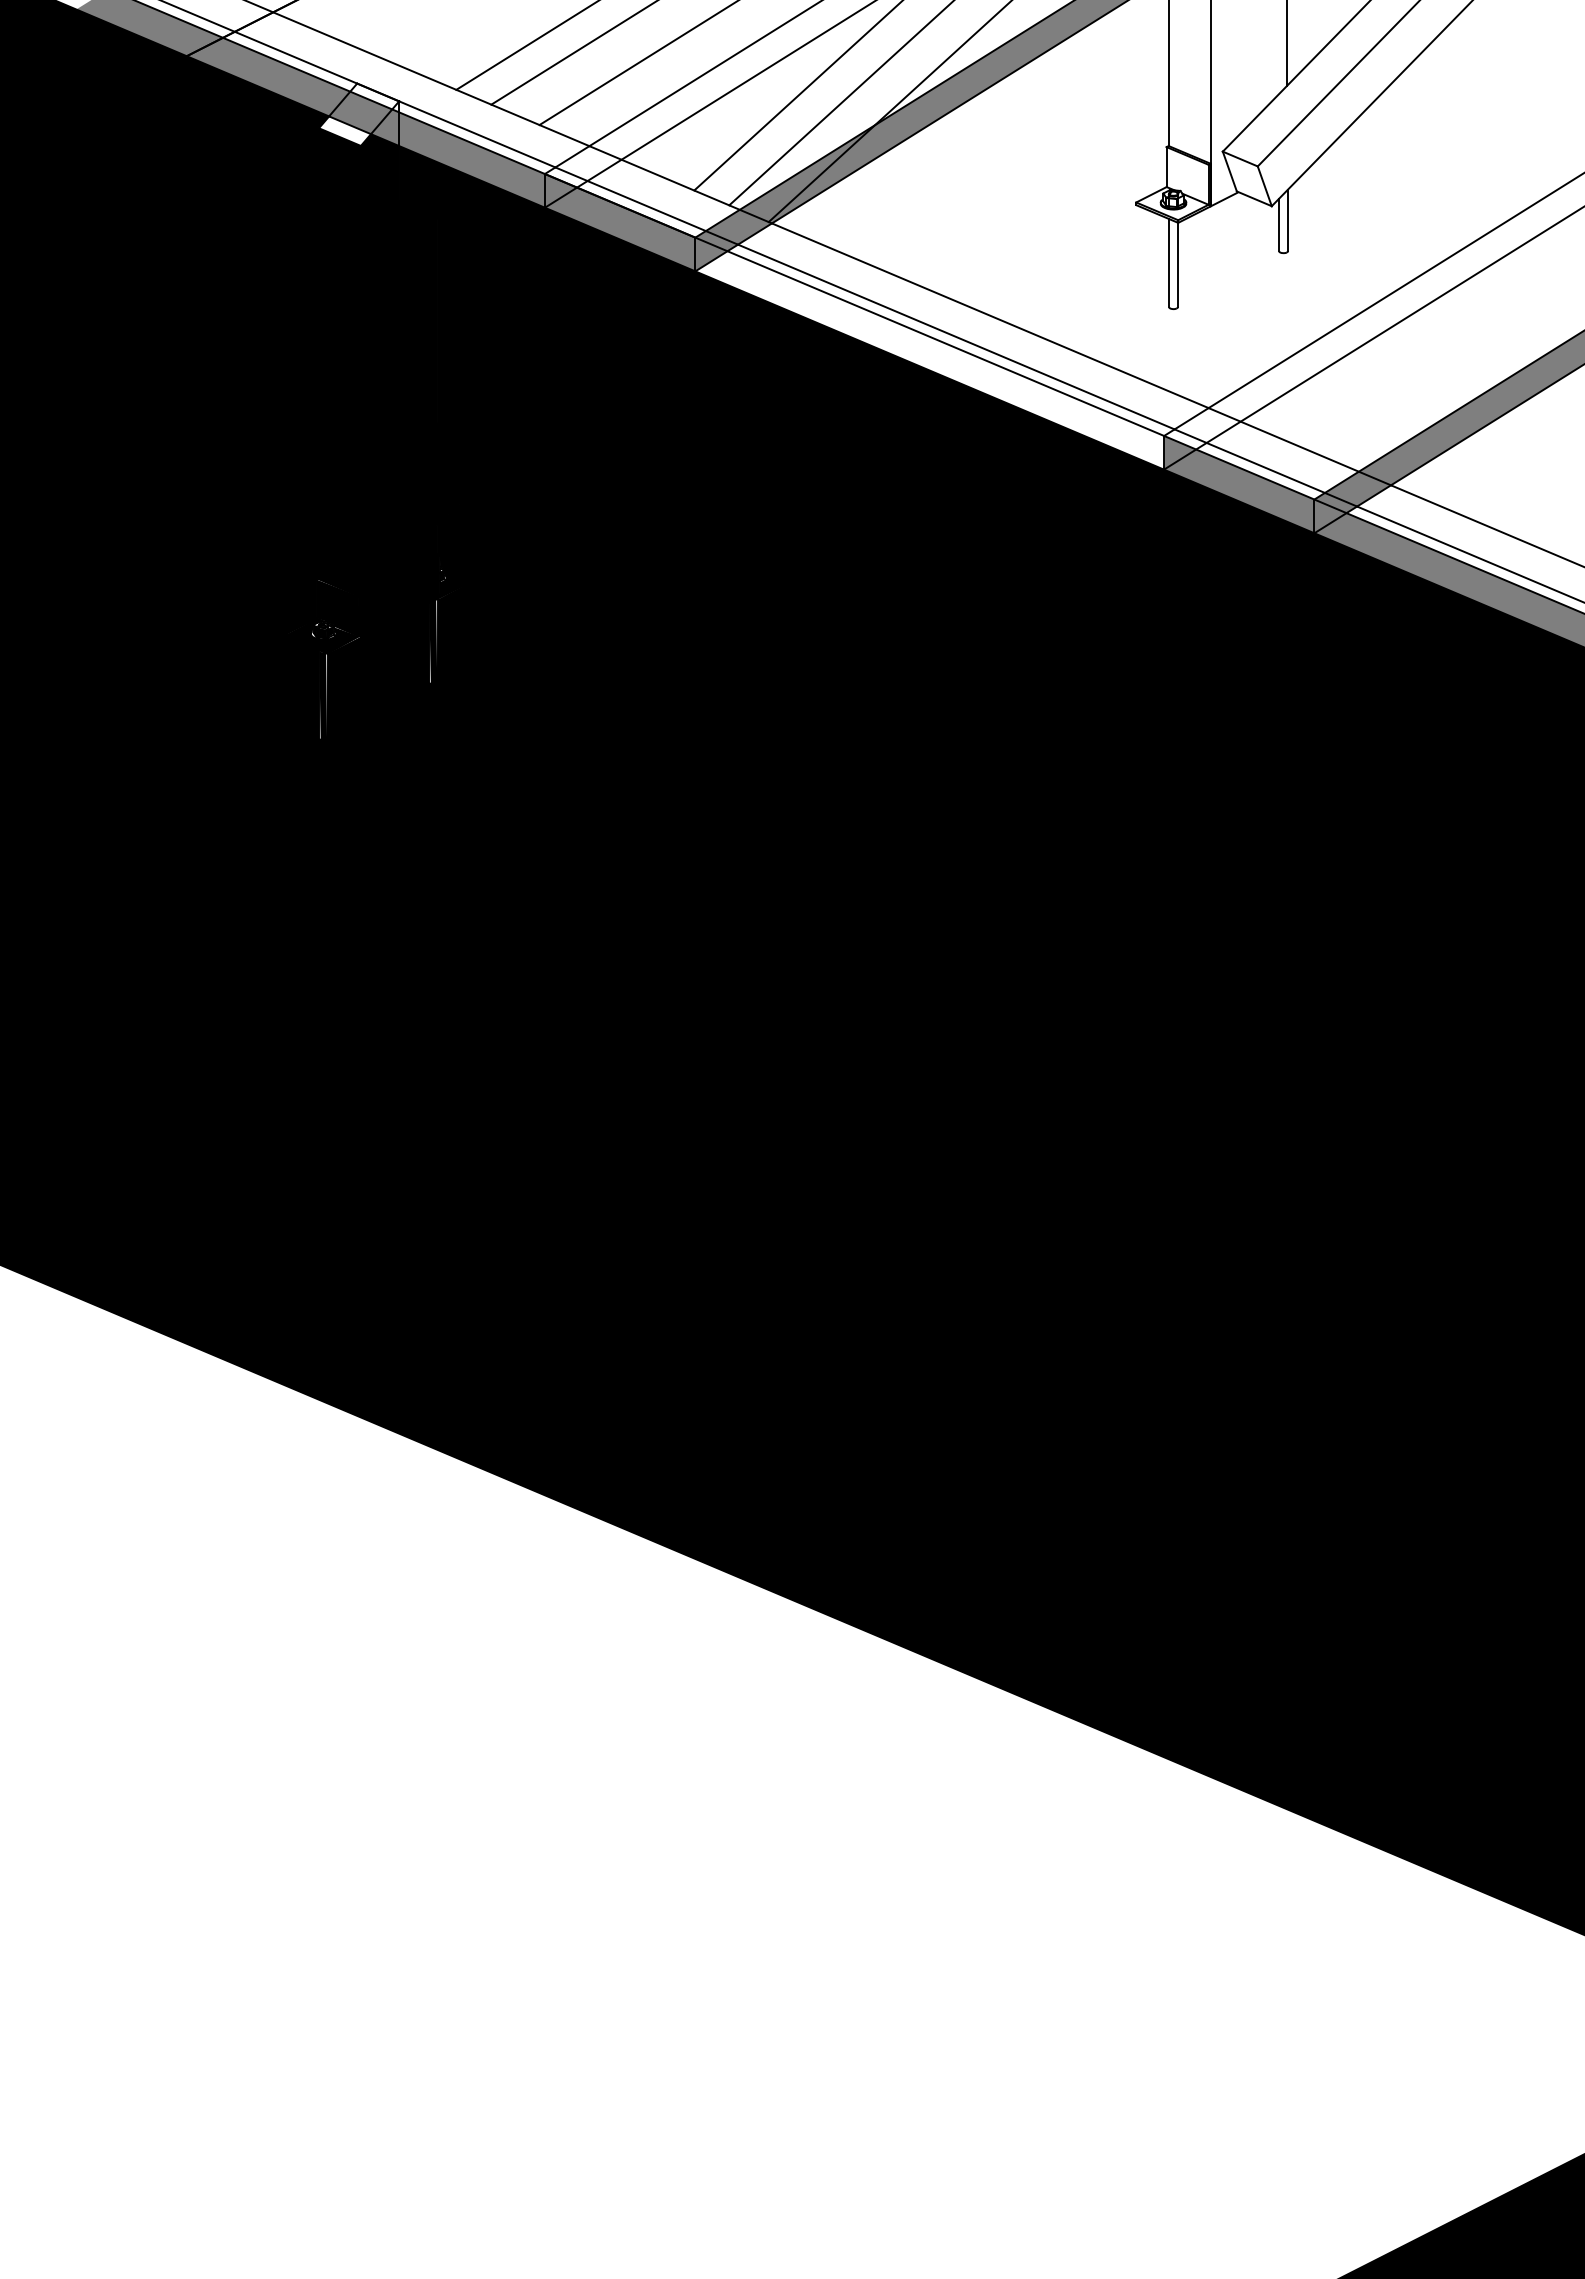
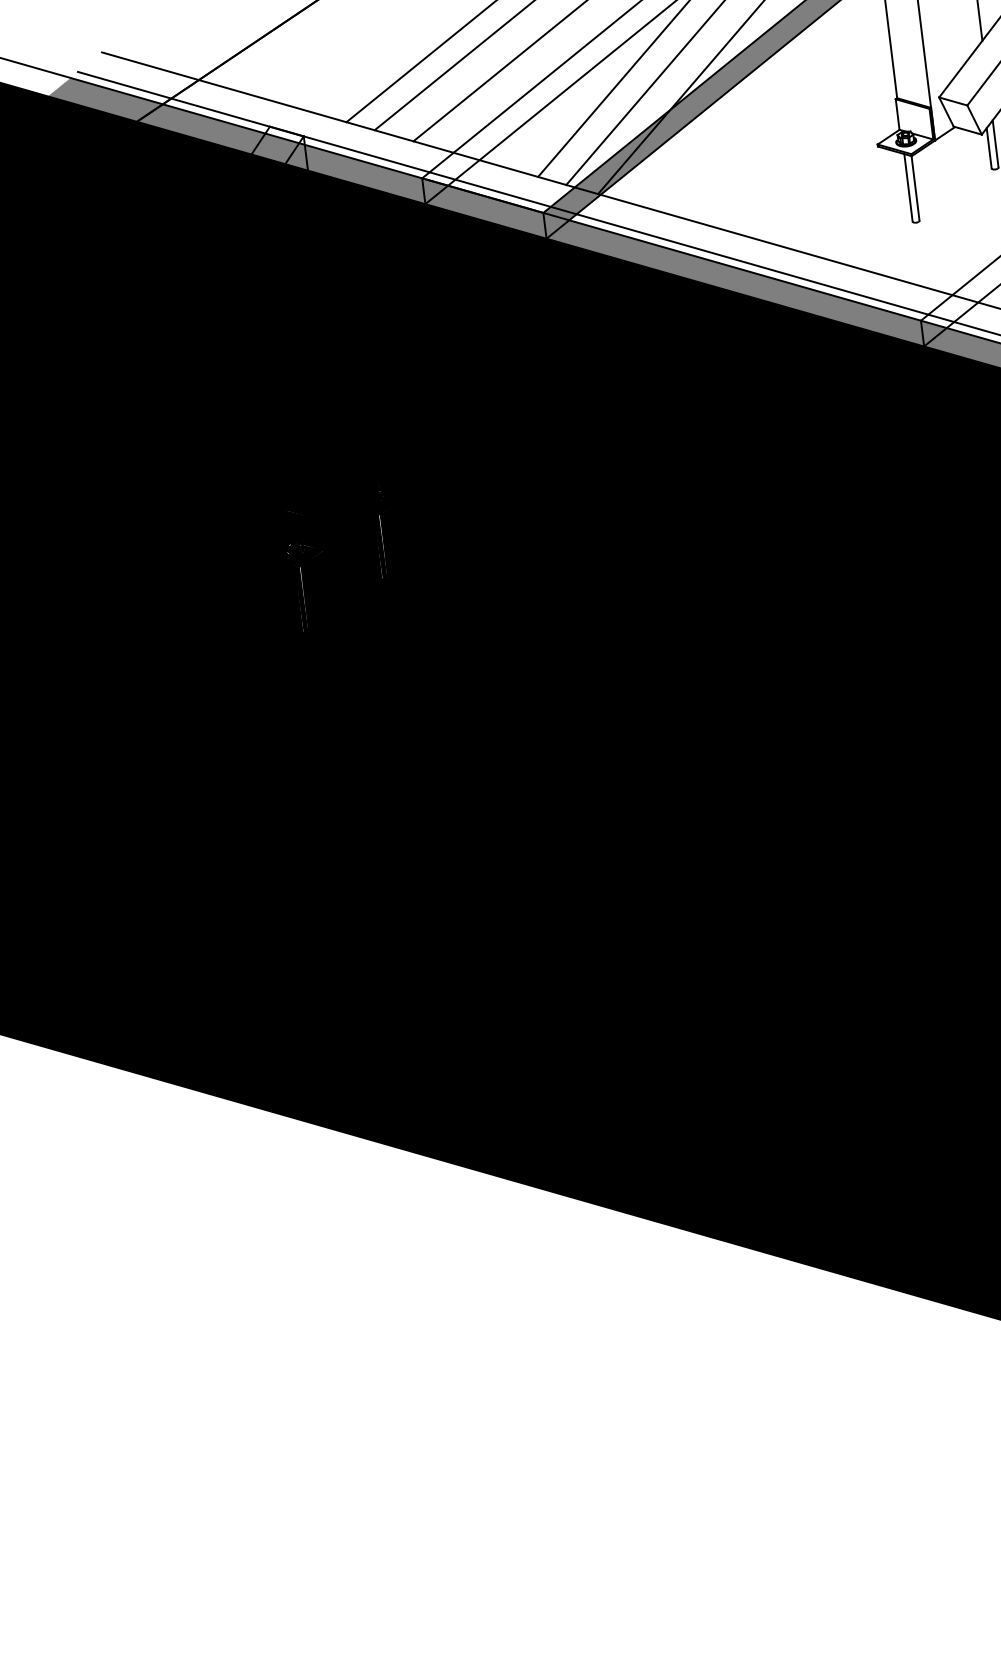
fill: (344, 130) -> (264, 163), added
fill: (929, 360) -> (734, 284), added

